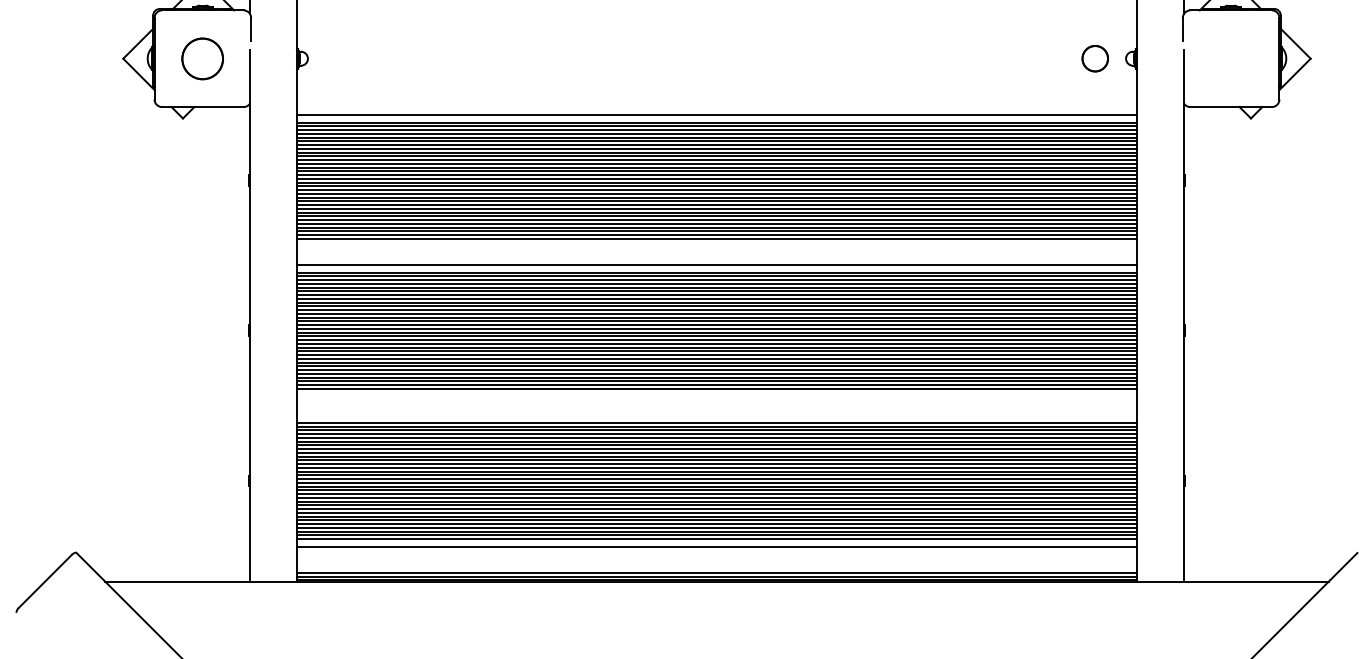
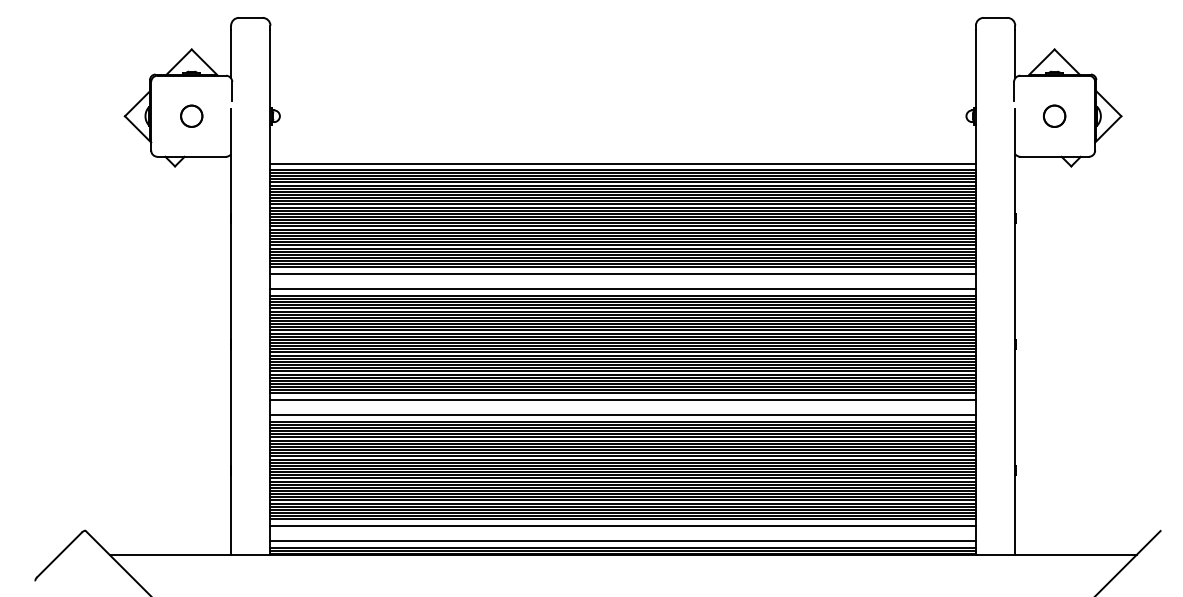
circle: (202, 57) -> (191, 115), size x0.62
circle: (1095, 57) -> (1054, 115), moved
line: (716, 246) -> (622, 273), added
line: (716, 396) -> (622, 399), added
line: (716, 415) -> (622, 415), added
line: (716, 565) -> (622, 541), added

